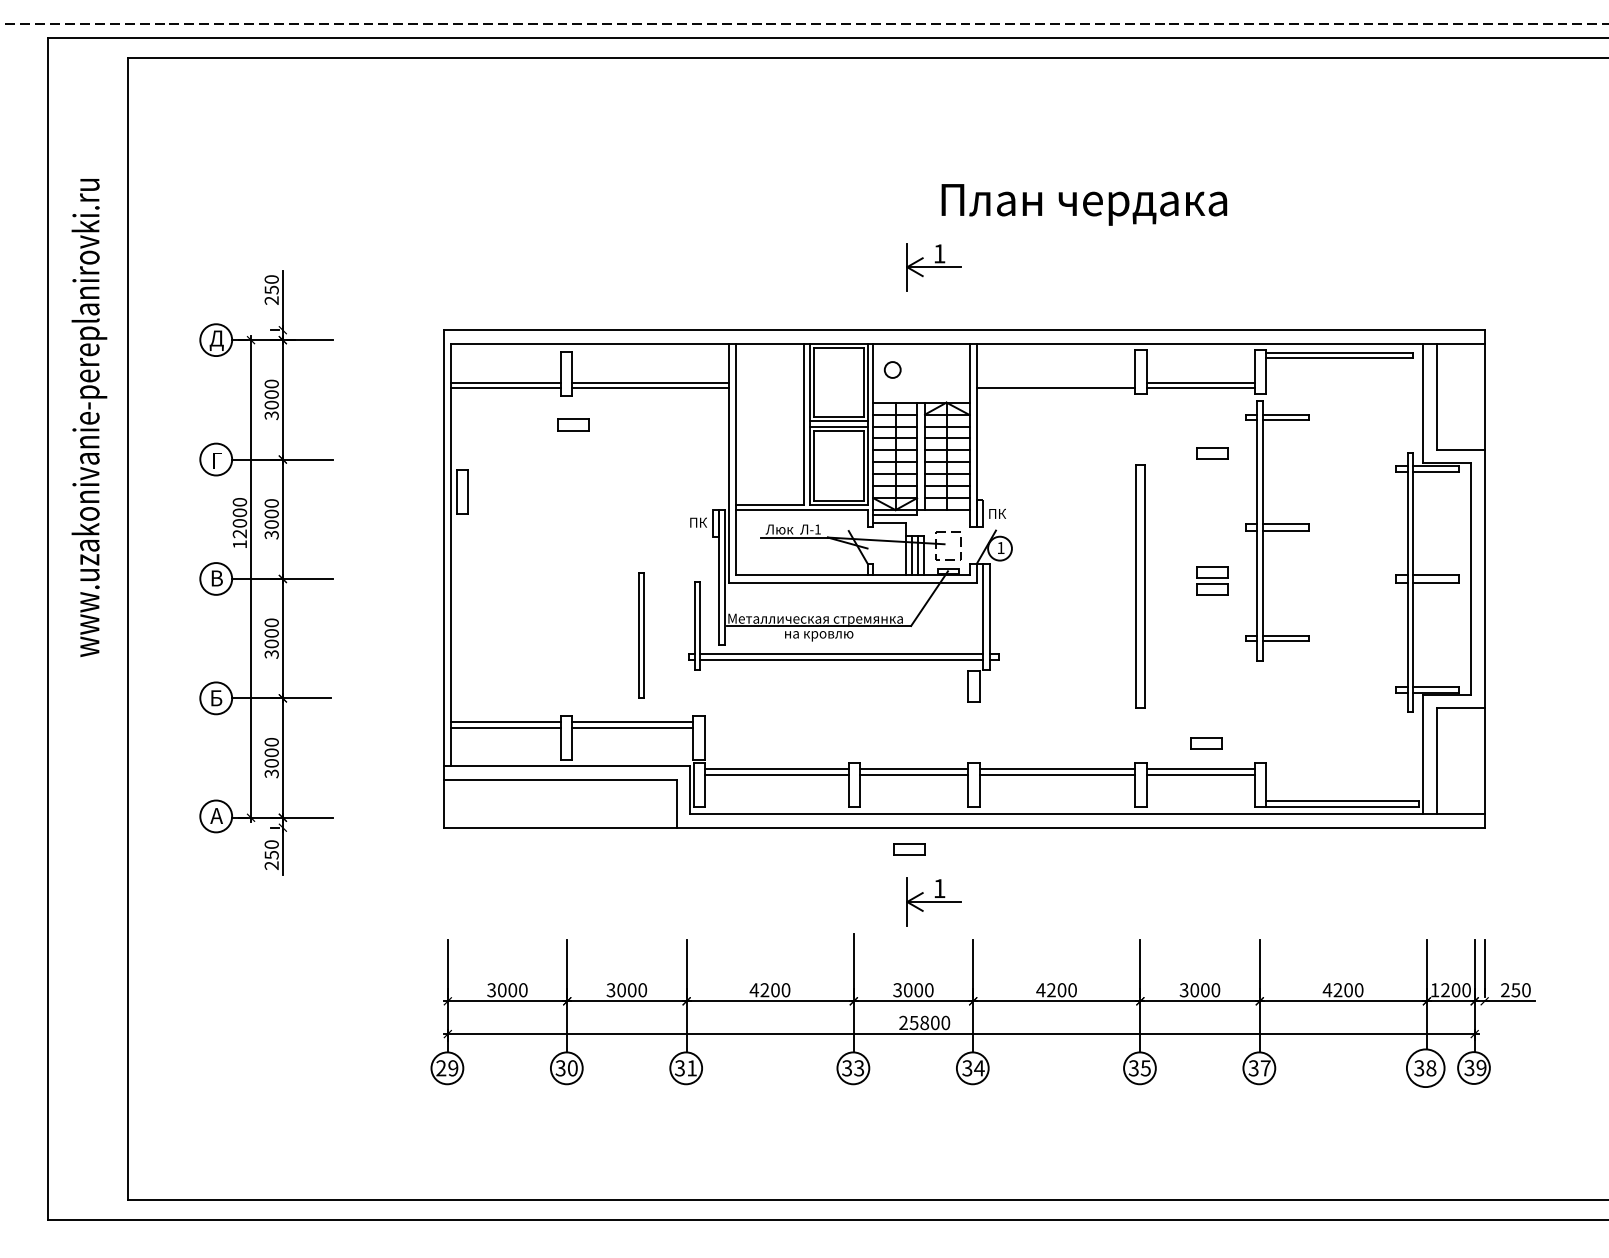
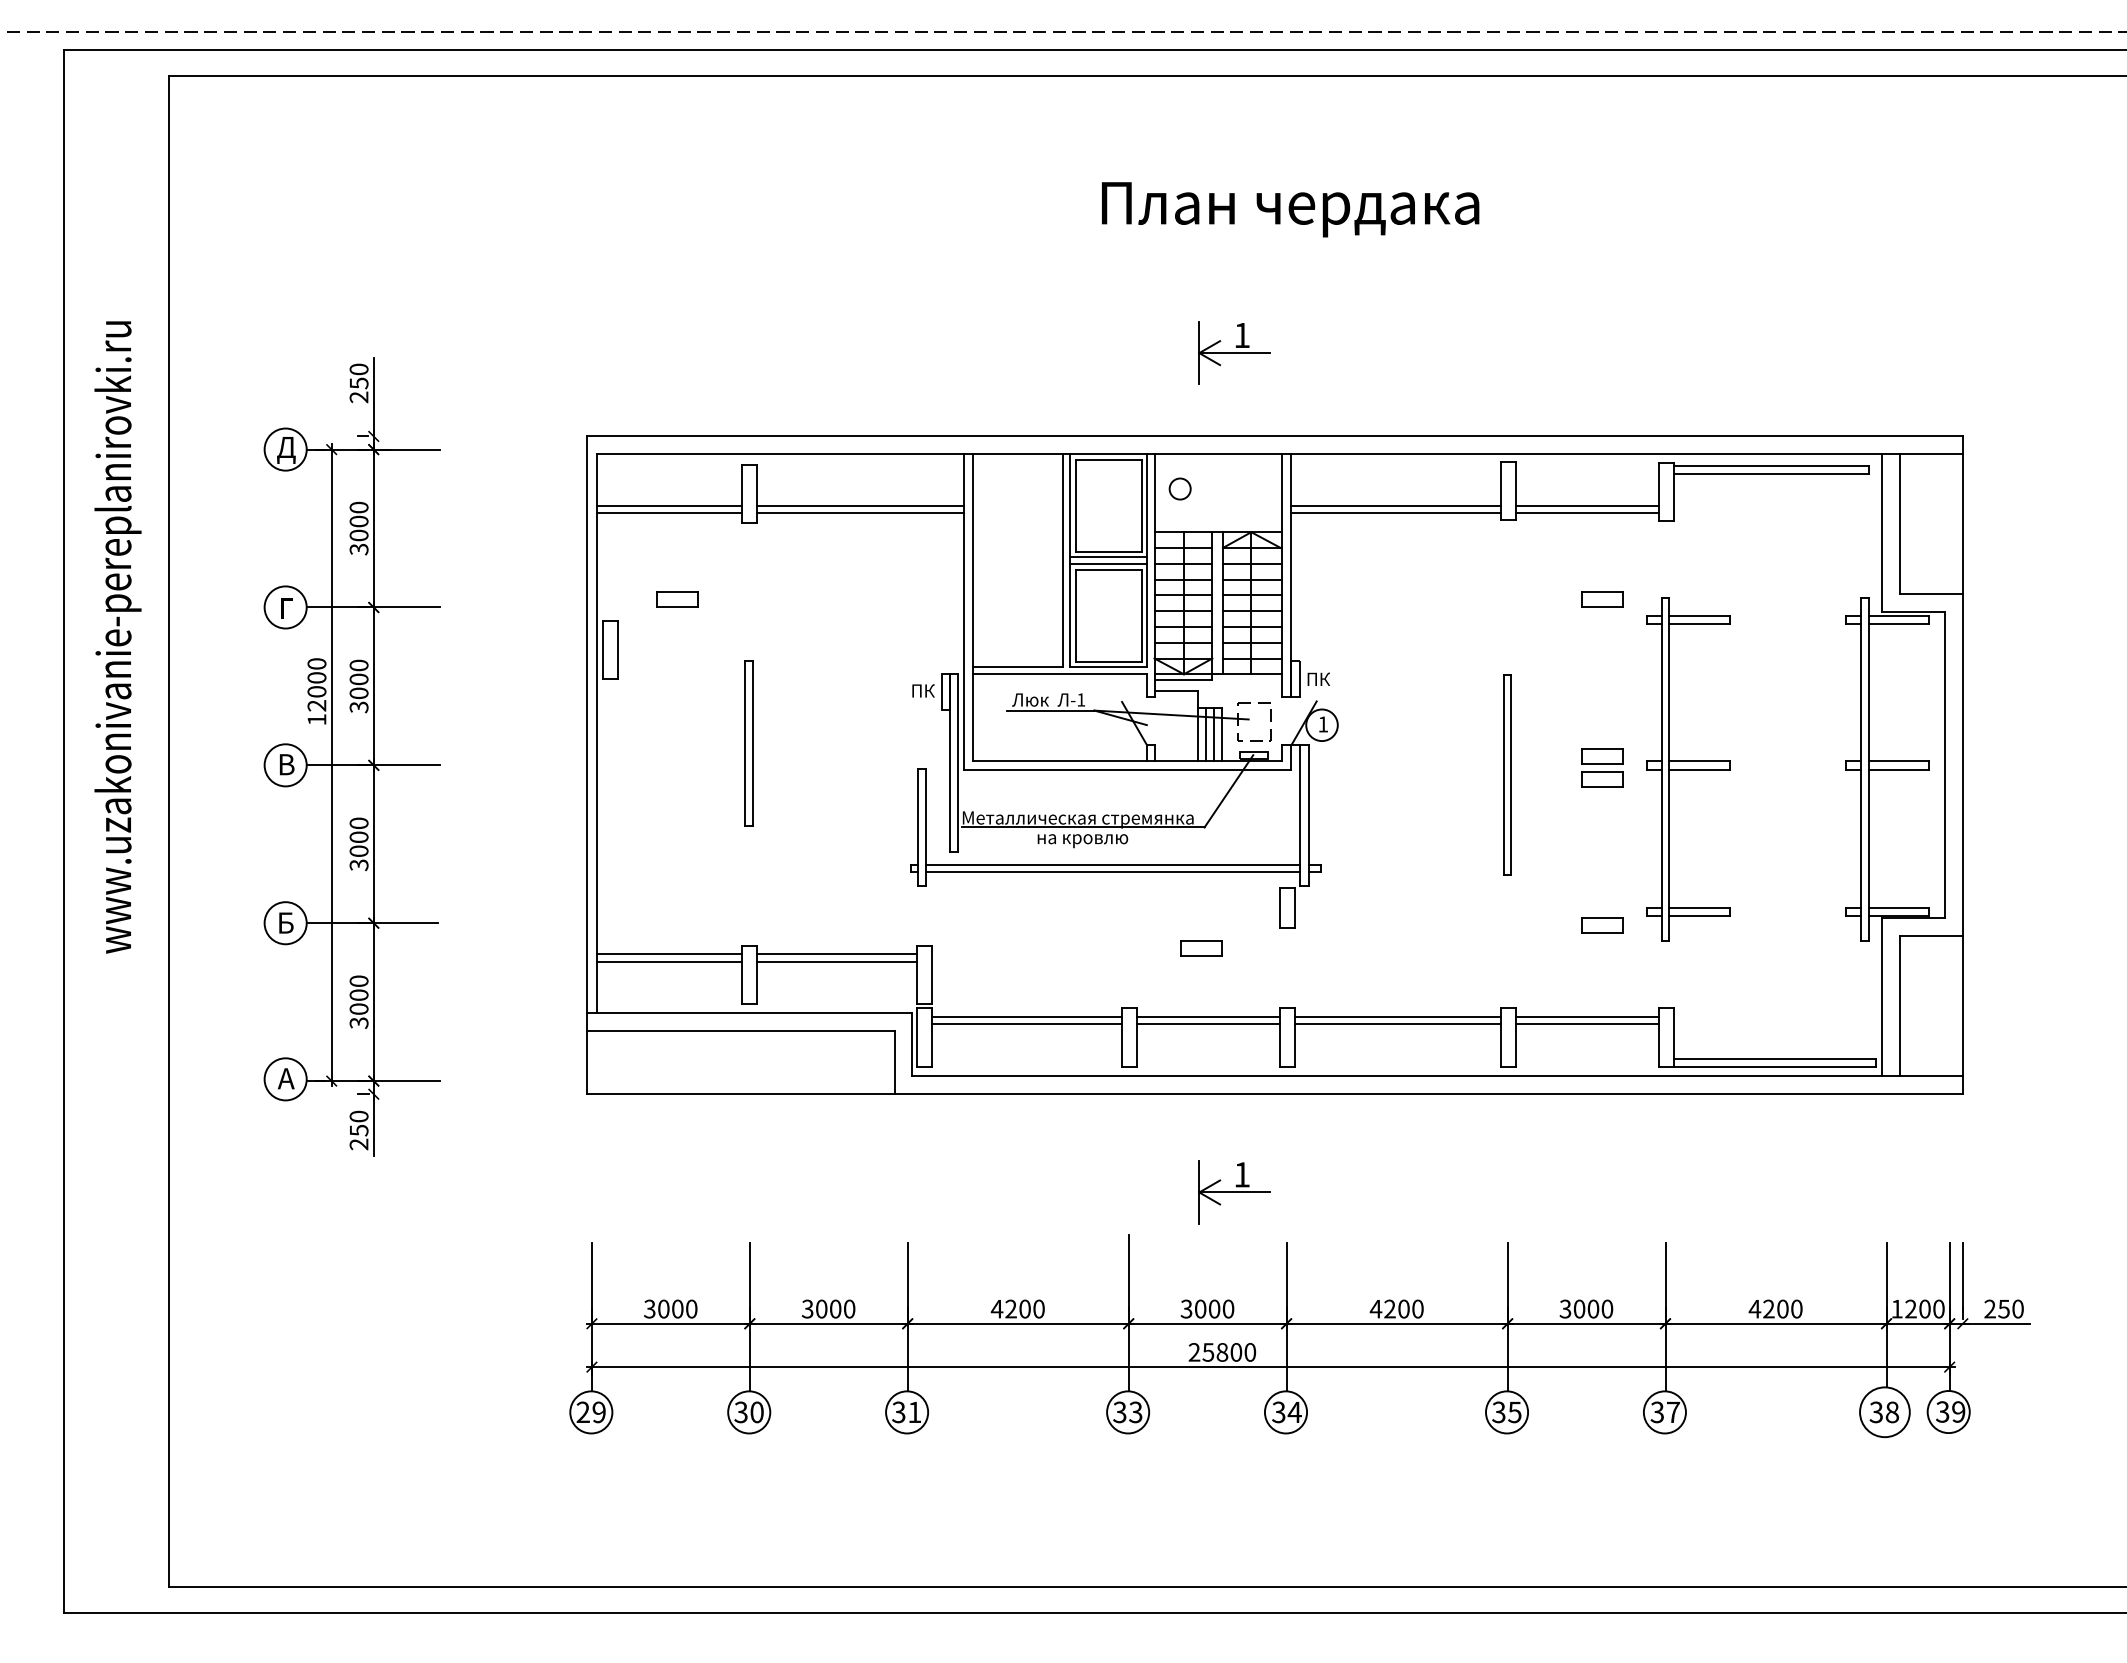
text: (1084, 204) -> (1290, 209), moved
line: (1056, 383) -> (1396, 506), added
text: (89, 417) -> (117, 637), moved
part: (573, 424) -> (677, 599), moved
part: (1277, 530) -> (1688, 769), moved
part: (1140, 585) -> (1507, 774), size x0.62
part: (641, 635) -> (748, 743), moved
part: (1206, 743) -> (1602, 925), moved
part: (908, 849) -> (1201, 948), moved

